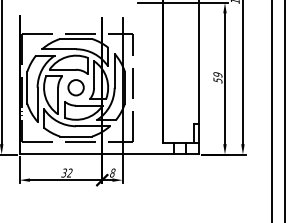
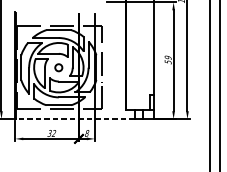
circle: (75, 87) -> (58, 67), size x0.6
line: (96, 154) -> (74, 119), solid -> dashed

